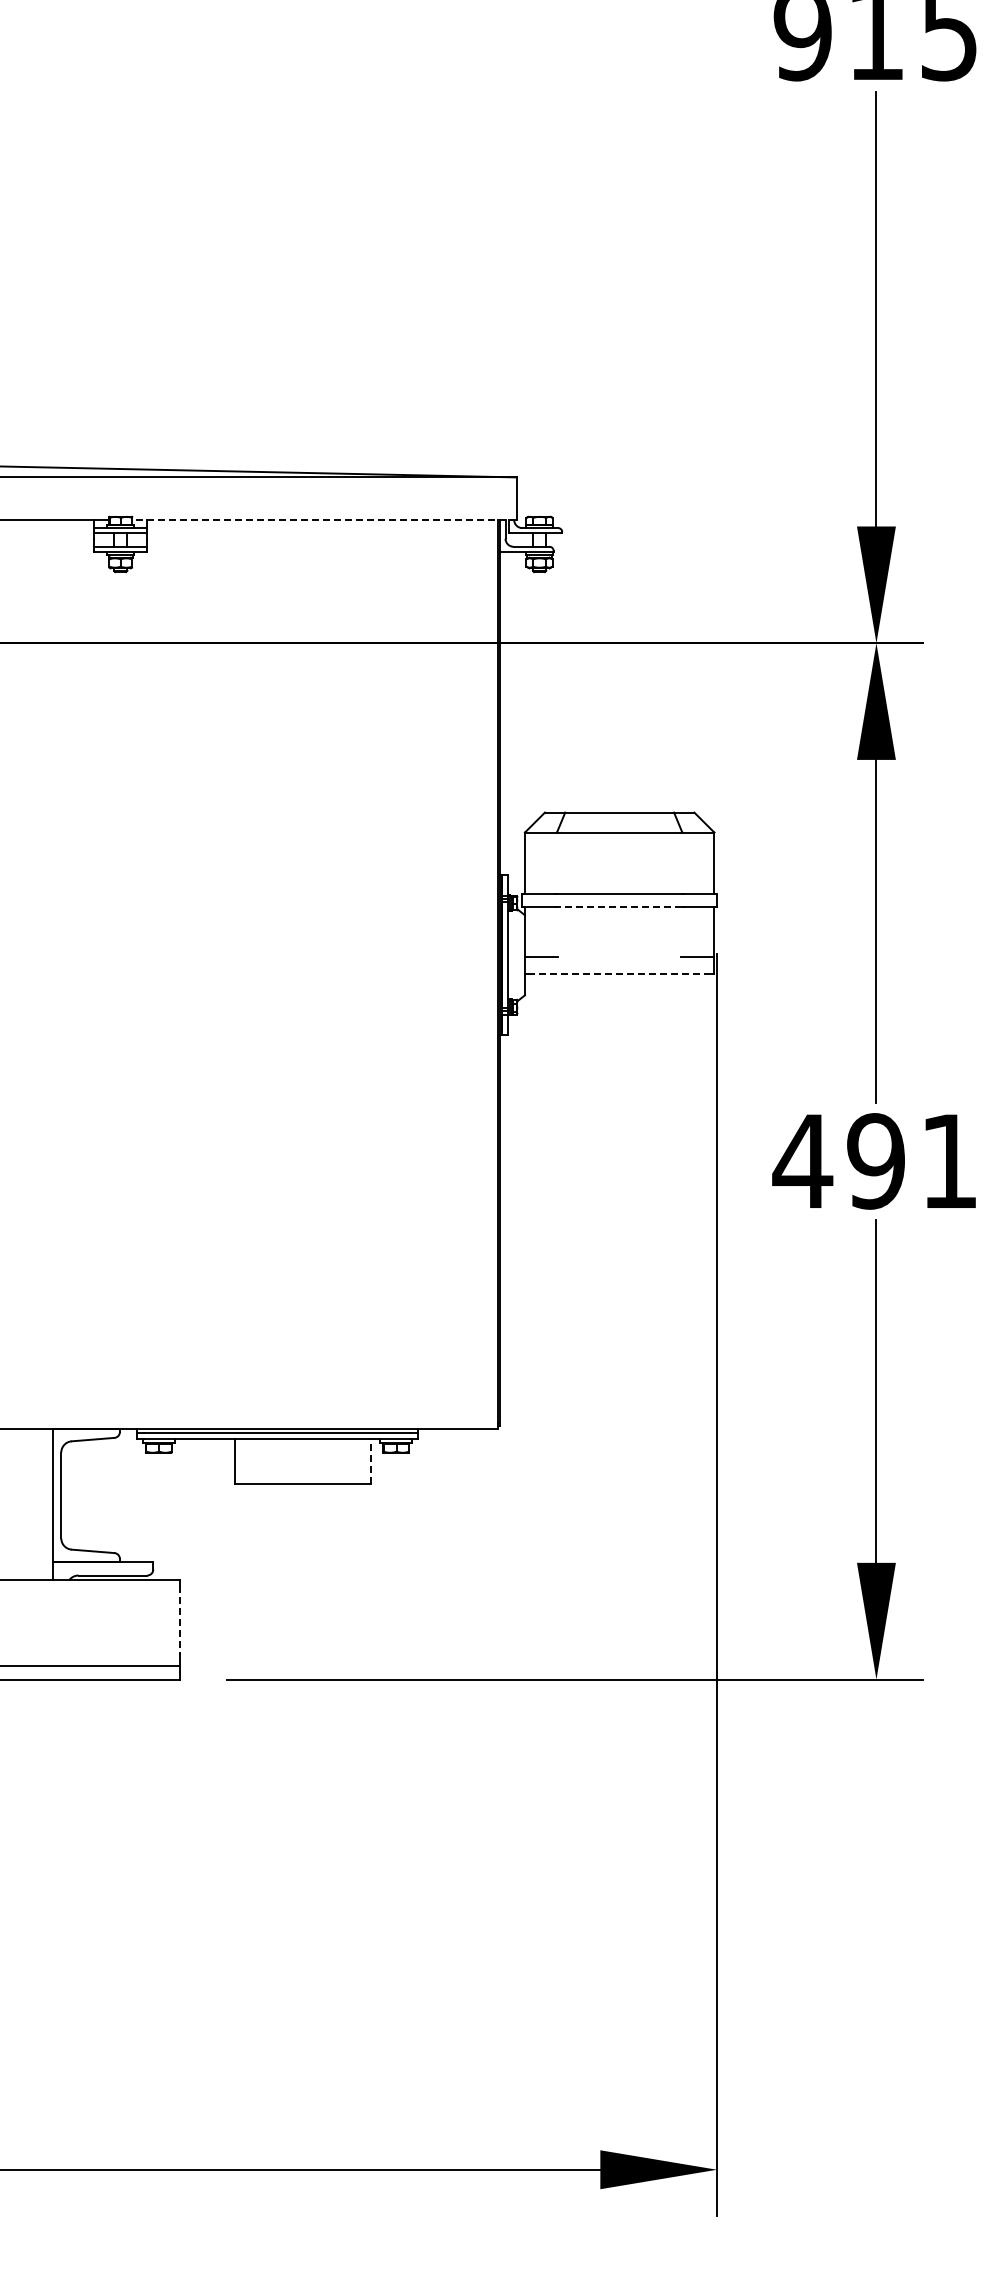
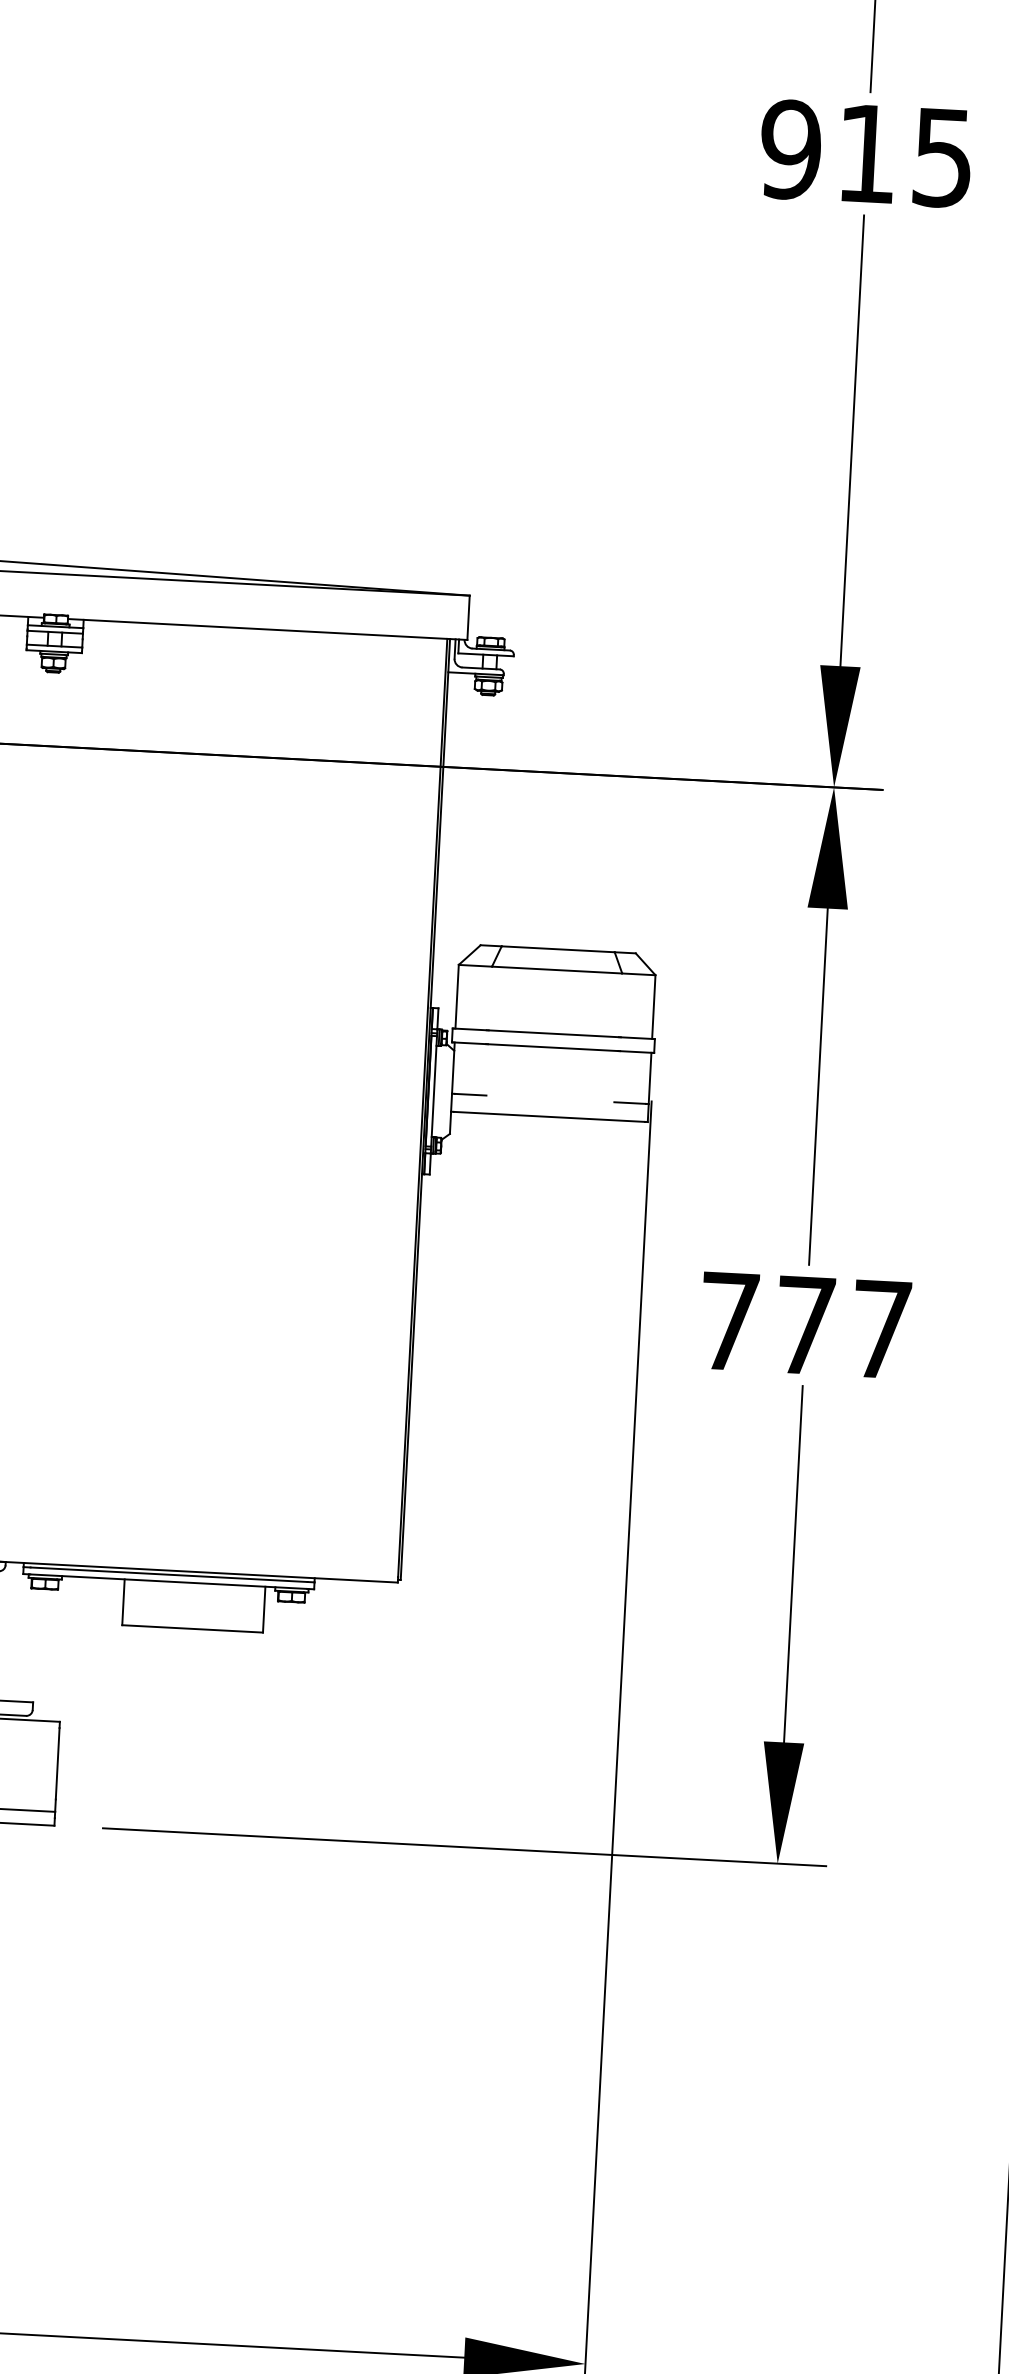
line: (324, 520) -> (267, 629), dashed -> solid
line: (619, 907) -> (552, 1047), dashed -> solid
line: (620, 973) -> (550, 1116), dashed -> solid
text: (874, 1161) -> (803, 1325), 491 -> 777
line: (370, 1461) -> (264, 1609), dashed -> solid
line: (179, 1620) -> (57, 1764), dashed -> solid

